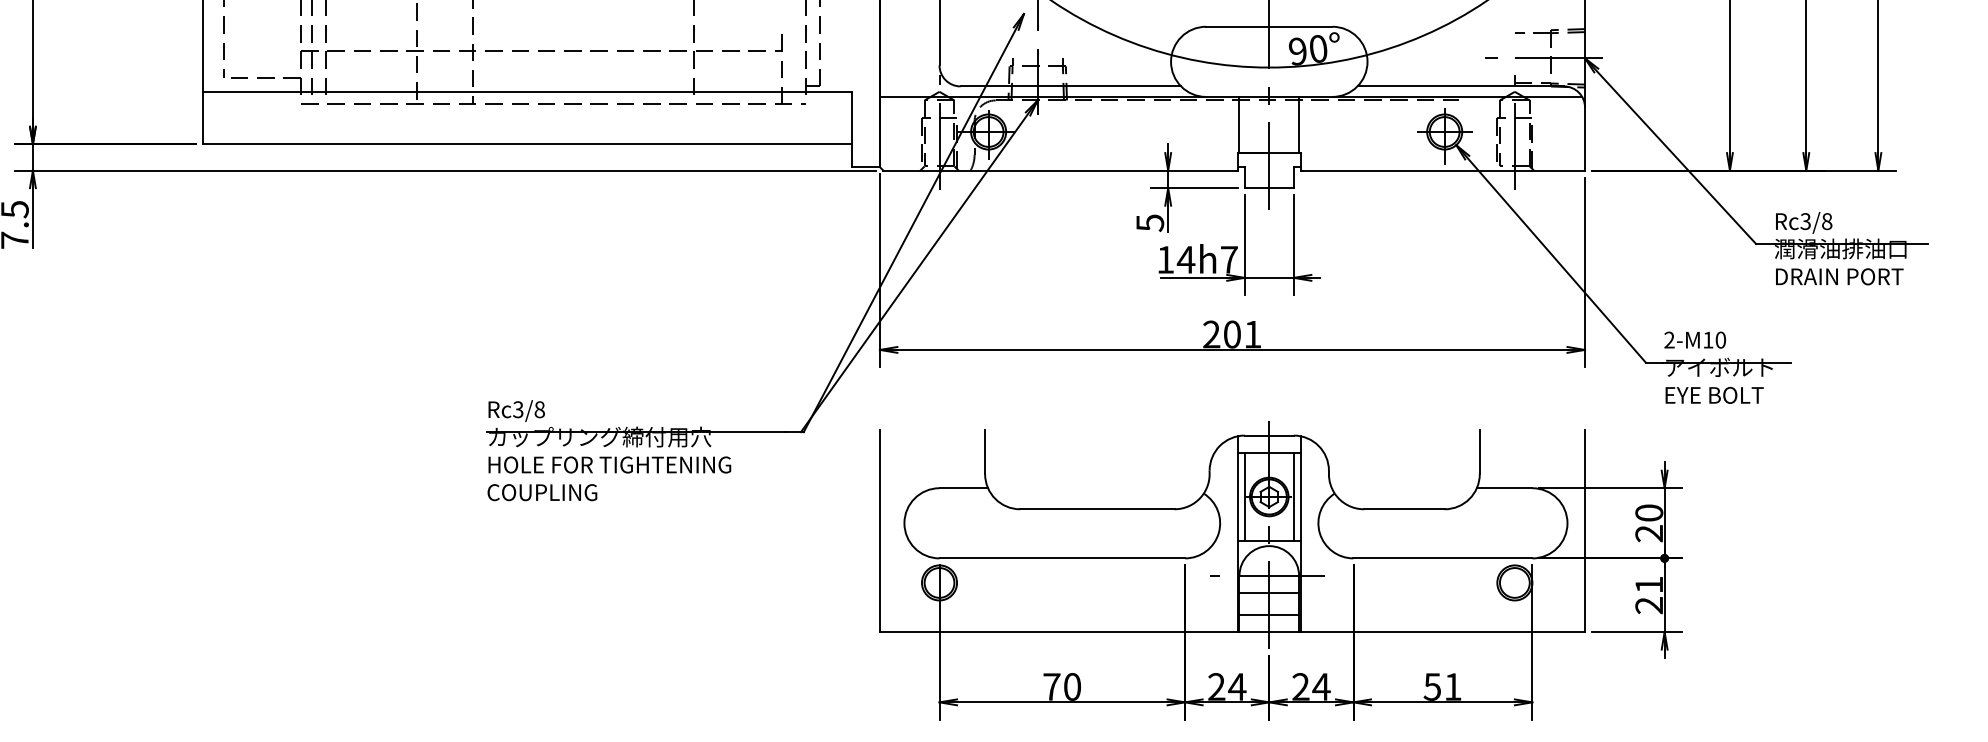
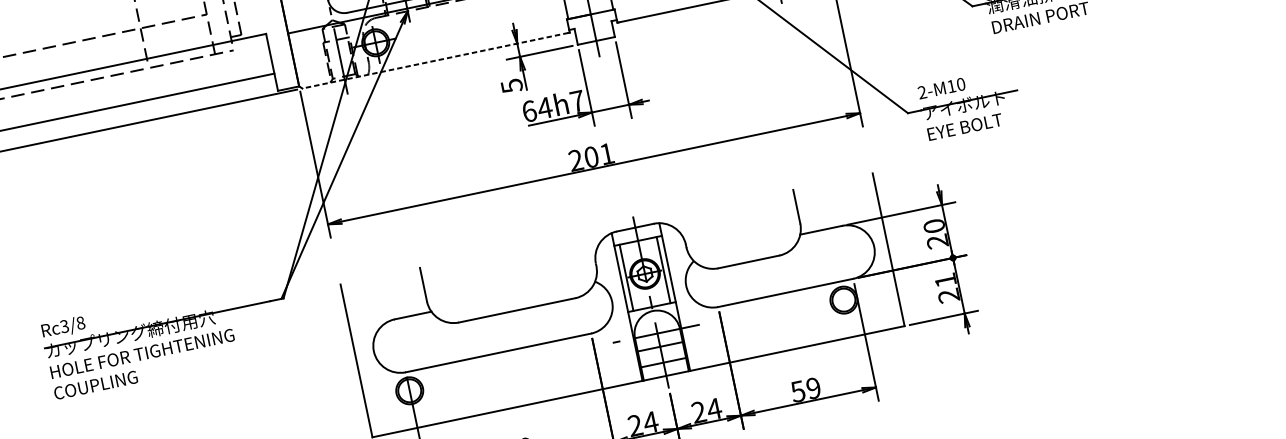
line: (1059, 170) -> (435, 60), solid -> dashed
text: (1165, 259) -> (529, 111), 14h7 -> 64h7
text: (1452, 686) -> (813, 388), 51 -> 59

